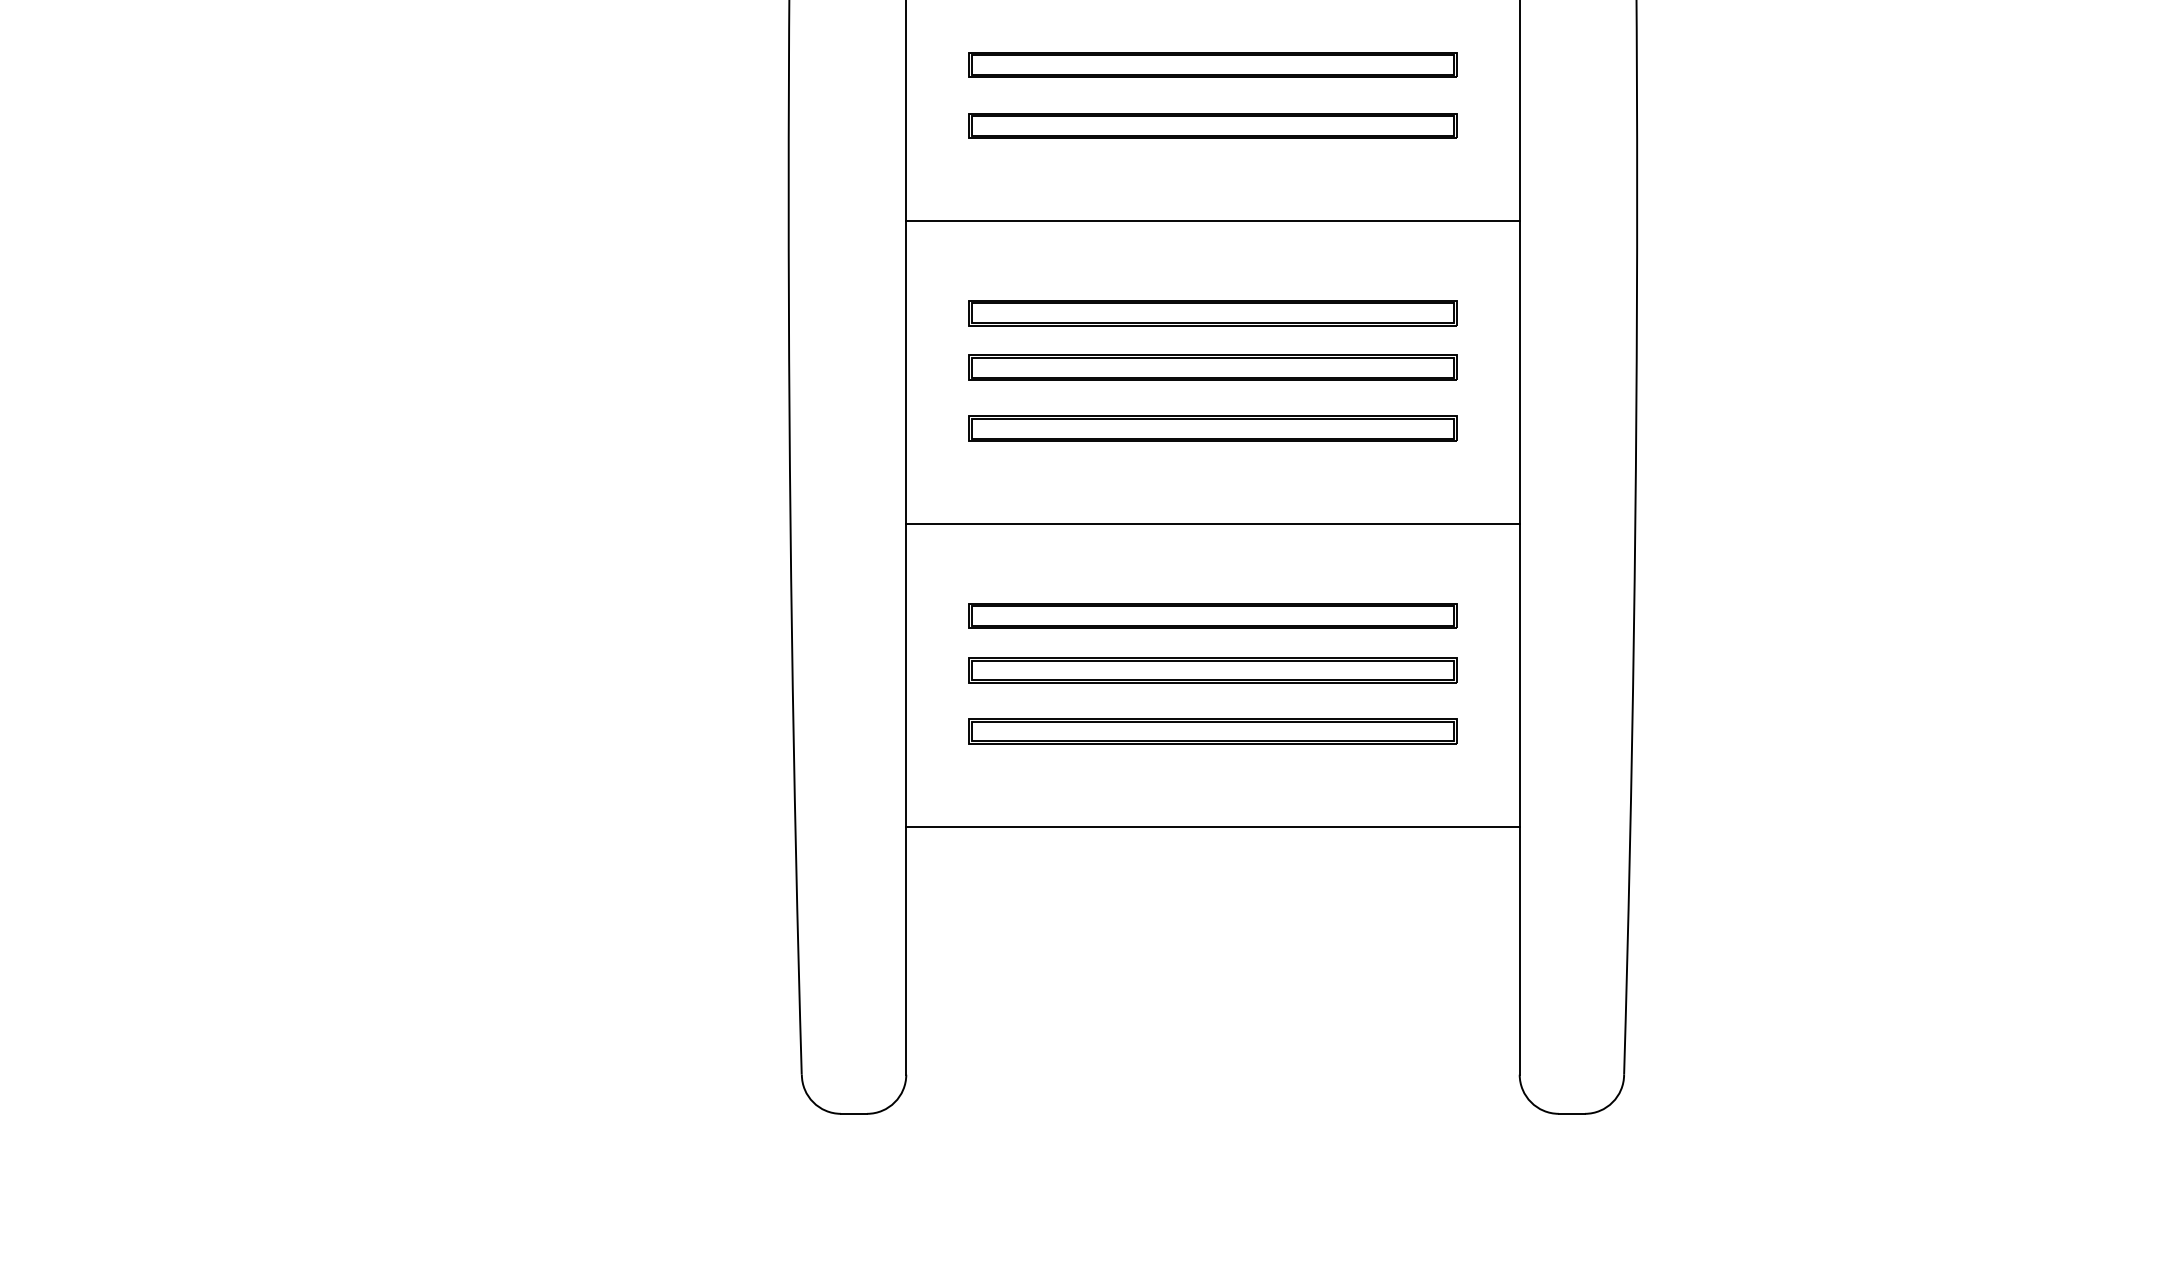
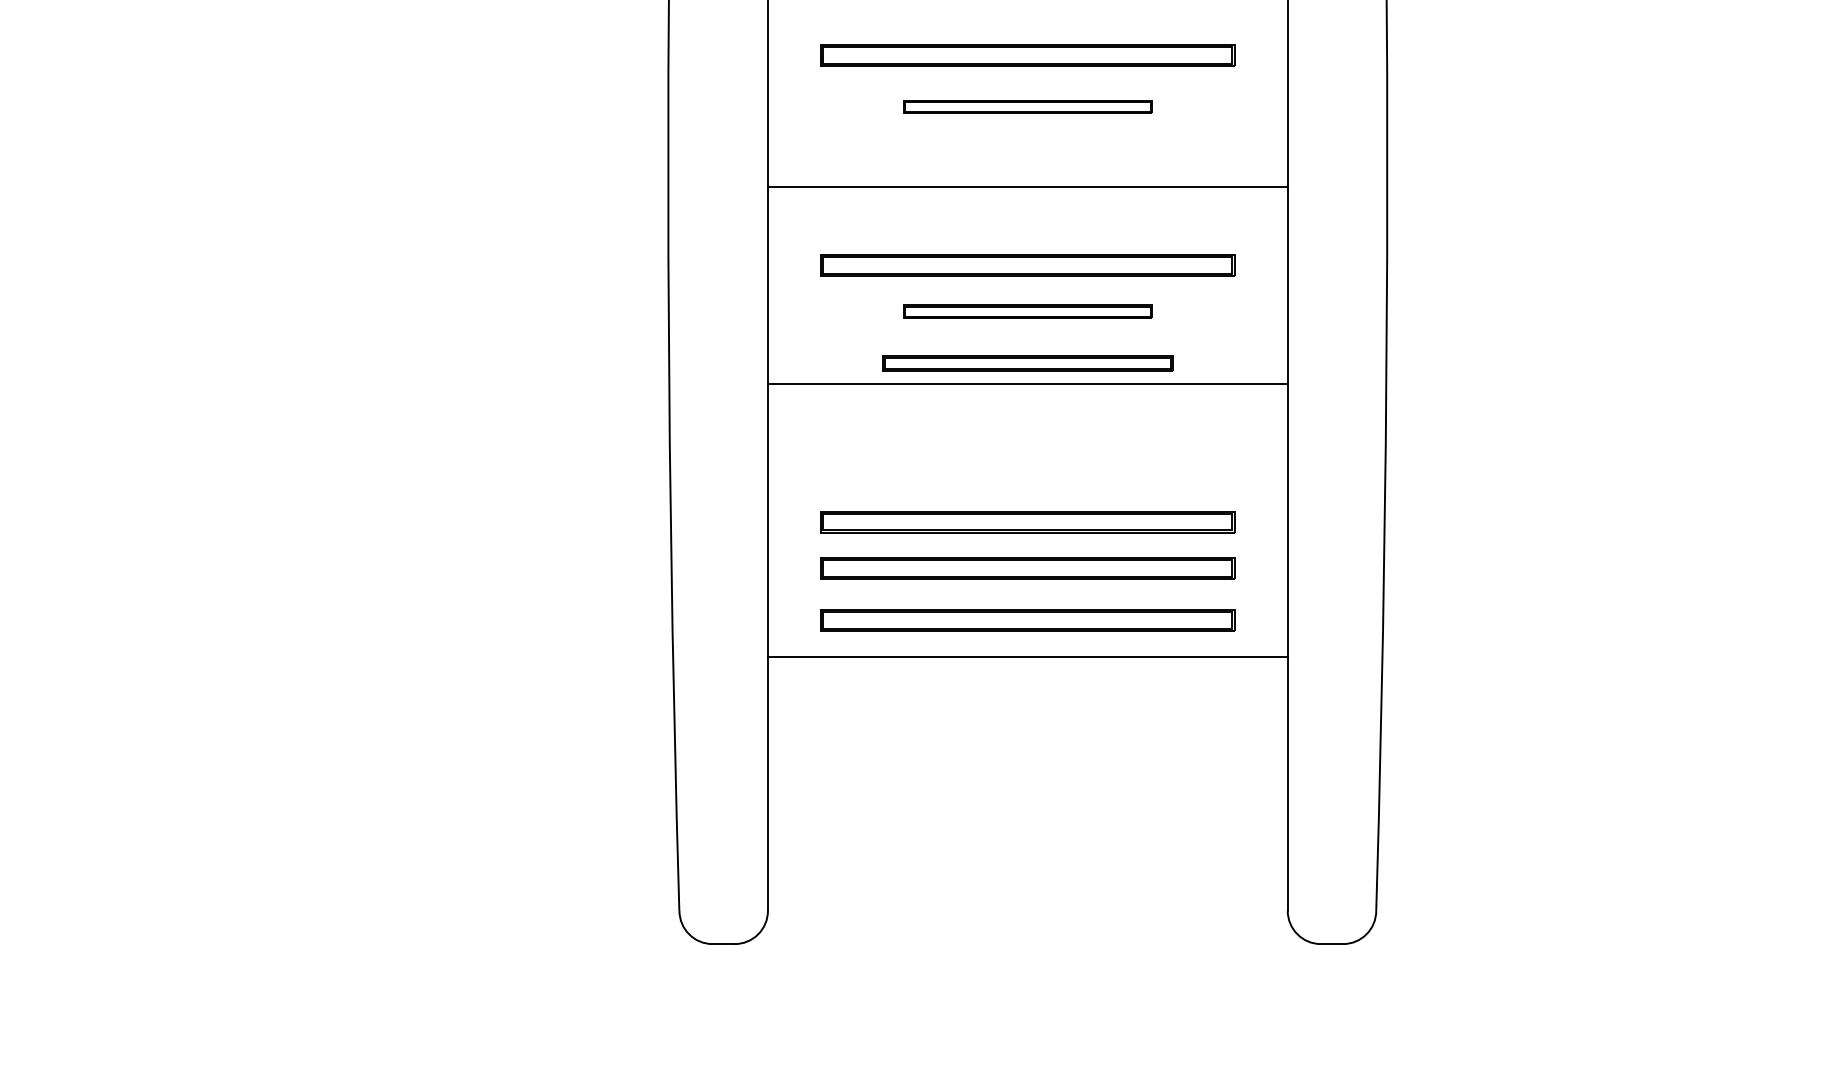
part: (1212, 125) -> (1027, 106), size x0.6
part: (1212, 367) -> (1027, 311), size x0.6
part: (1212, 428) -> (1027, 363), size x0.7
line: (1212, 523) -> (1027, 383), moved
line: (1212, 826) -> (1027, 657), moved

